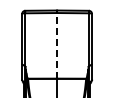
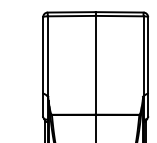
line: (57, 45) -> (96, 64), dashed -> solid

